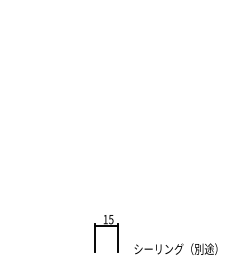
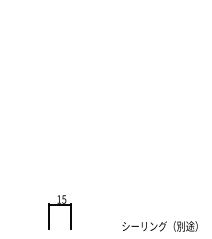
part: (106, 226) -> (59, 205), moved

